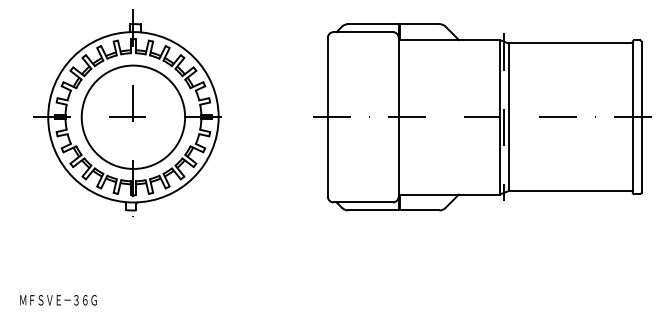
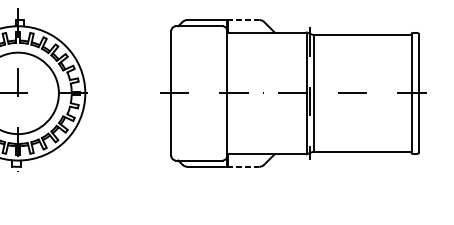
line: (419, 24) -> (243, 20), solid -> dashed
line: (419, 210) -> (243, 166), solid -> dashed

